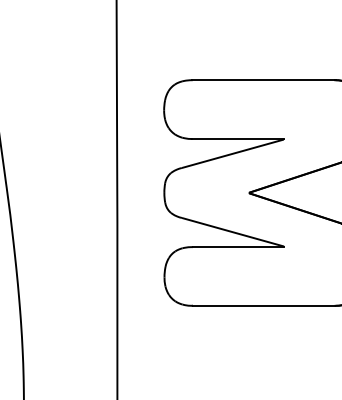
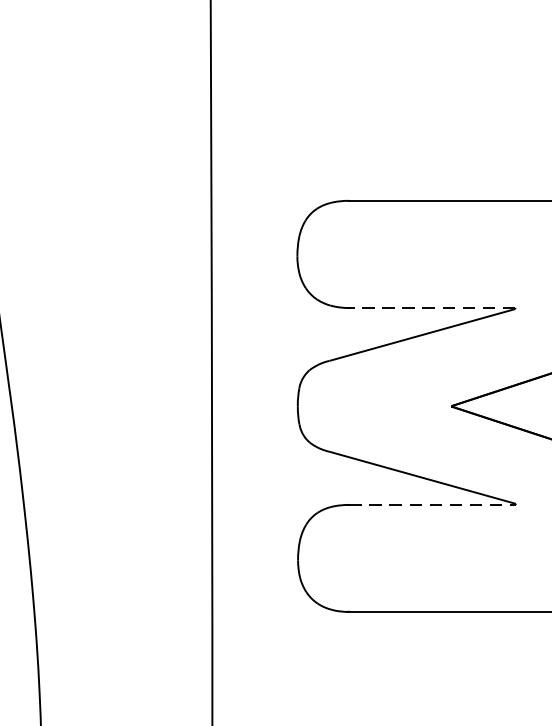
line: (238, 139) -> (432, 308), solid -> dashed
line: (238, 247) -> (432, 505), solid -> dashed

